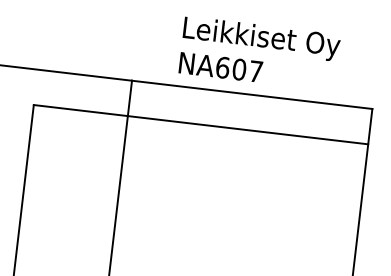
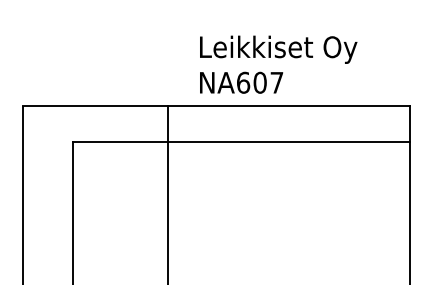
text: (259, 53) -> (278, 64), moved

